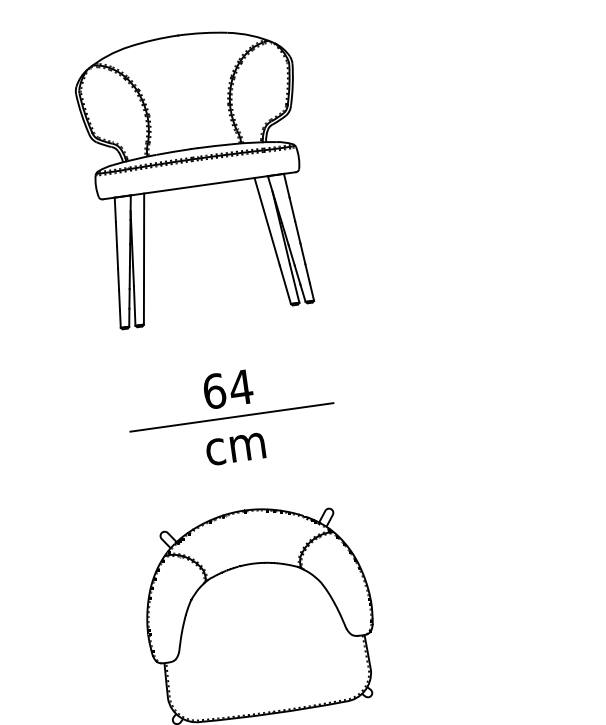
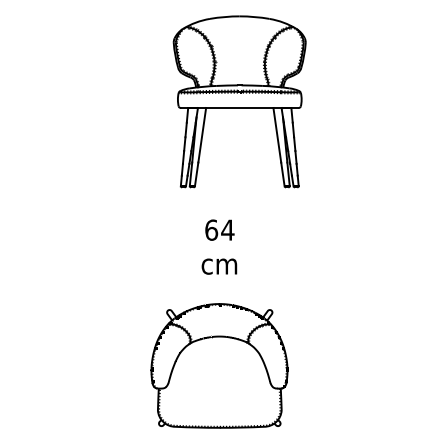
part: (197, 175) -> (239, 101), moved
line: (231, 417) -> (219, 247), removed

